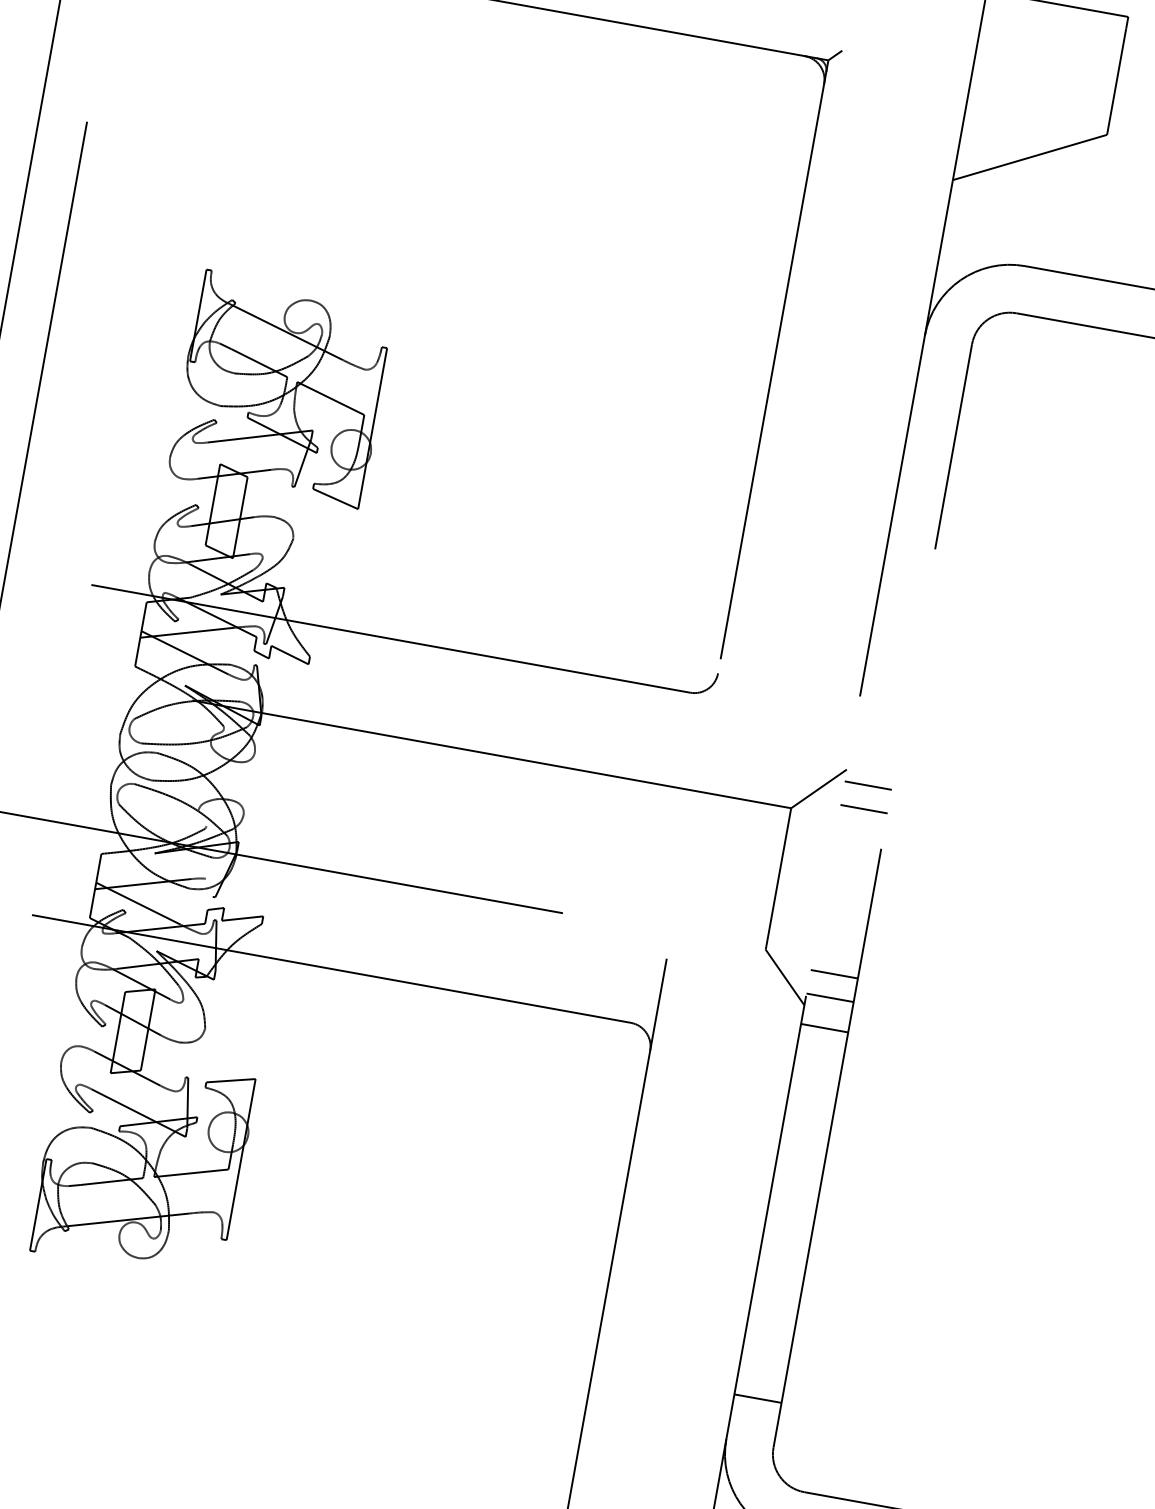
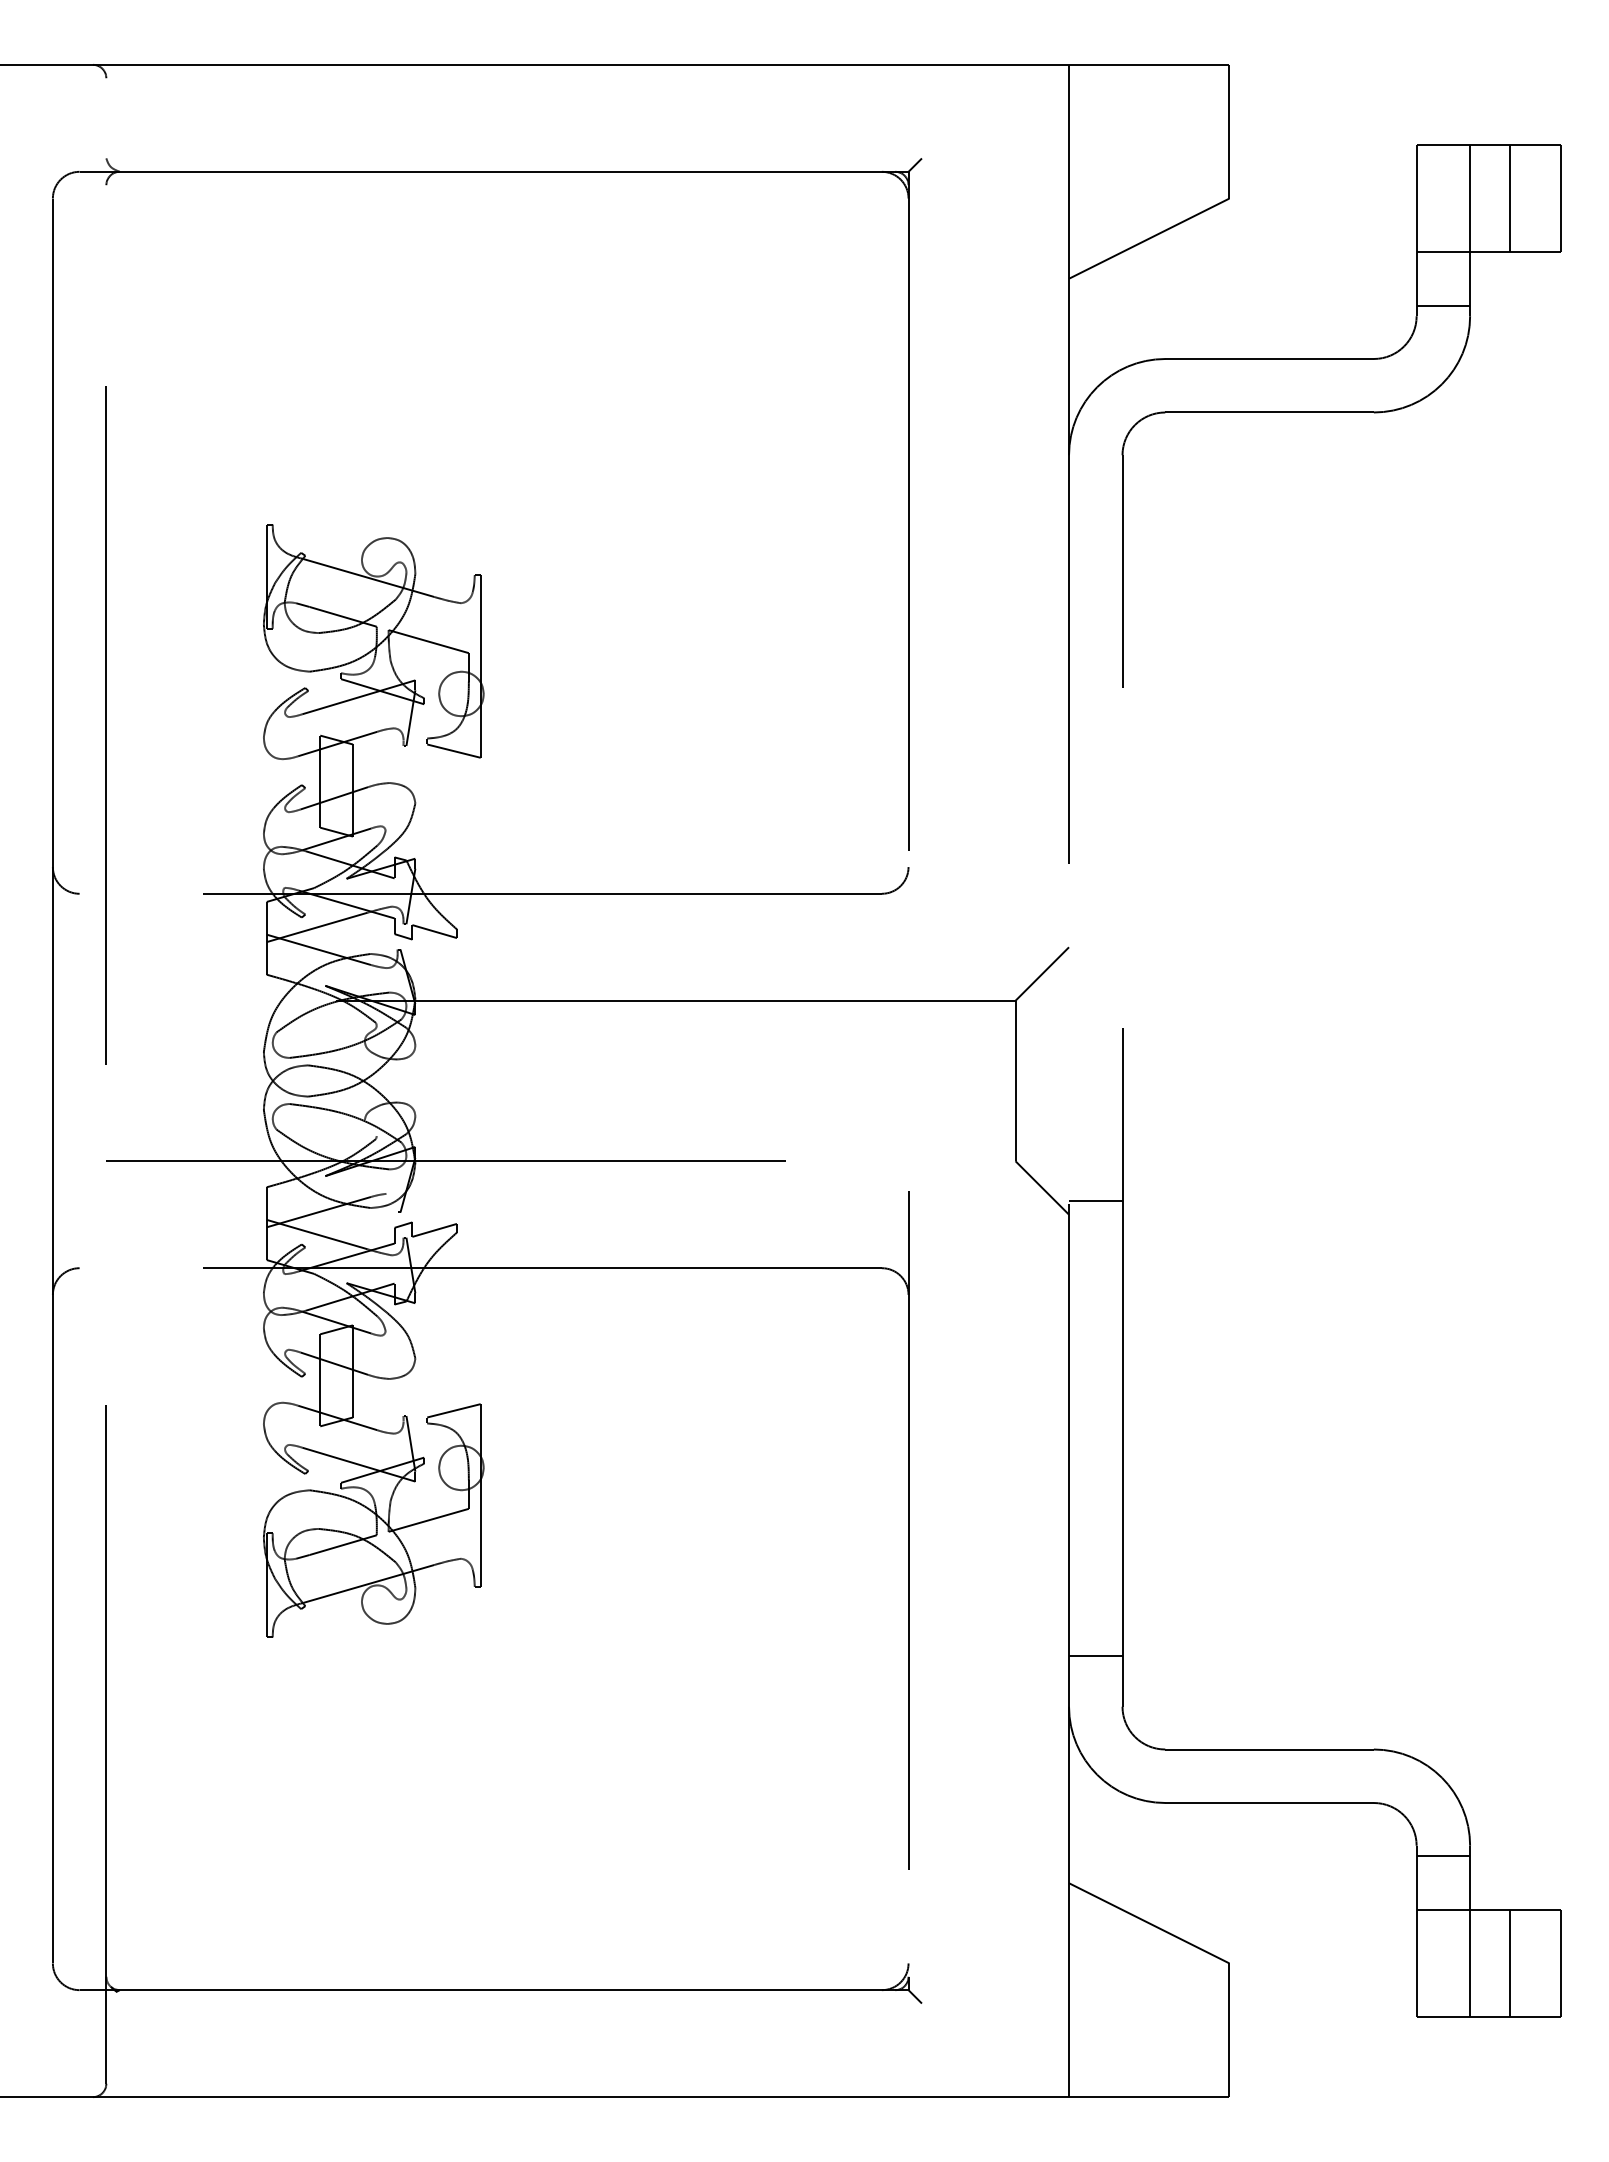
line: (868, 785) -> (1095, 960), removed
line: (863, 808) -> (1095, 986), removed
line: (834, 974) -> (1095, 1174), removed
line: (824, 1027) -> (1095, 1235), removed

